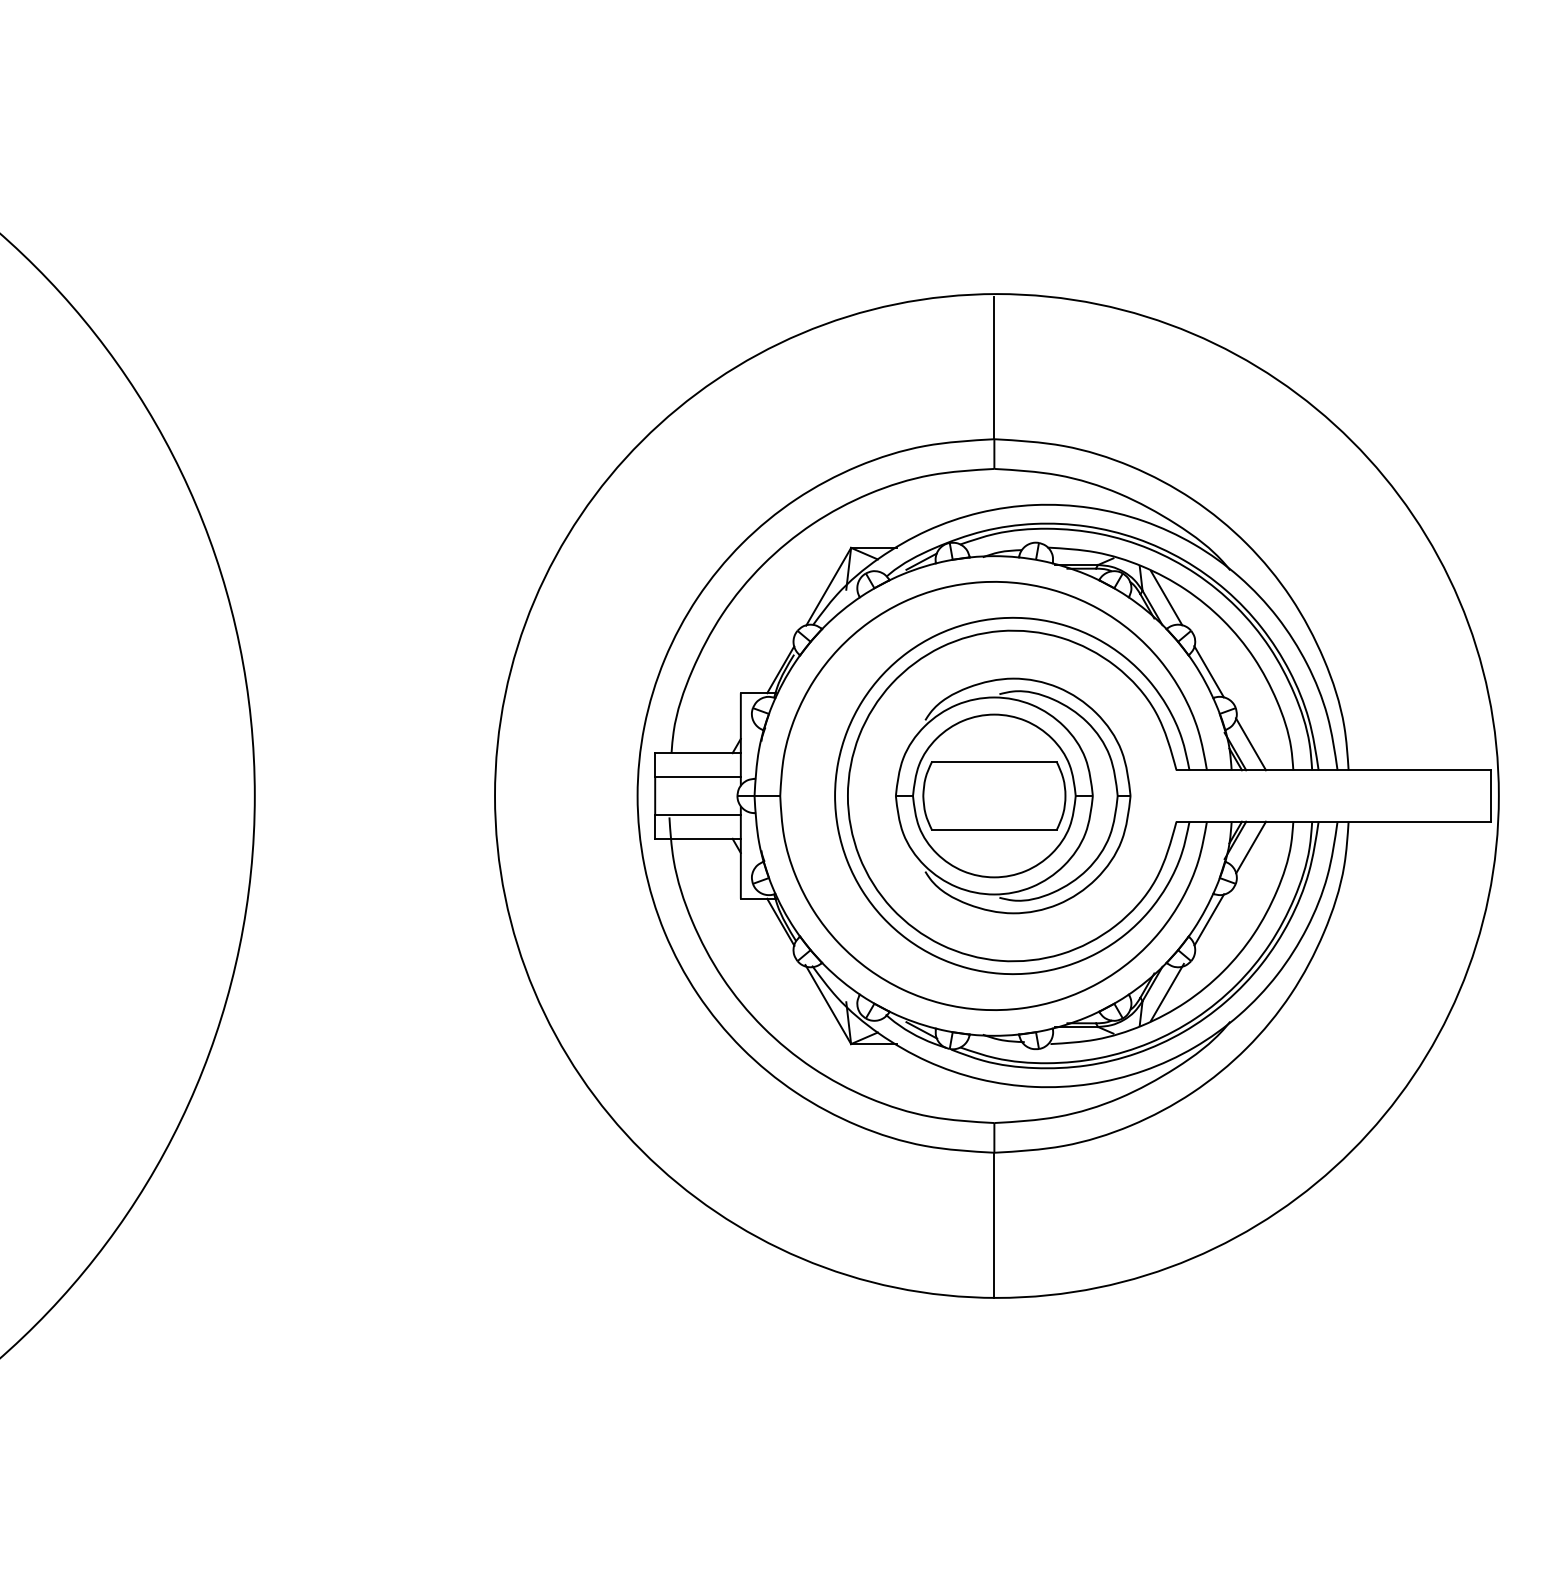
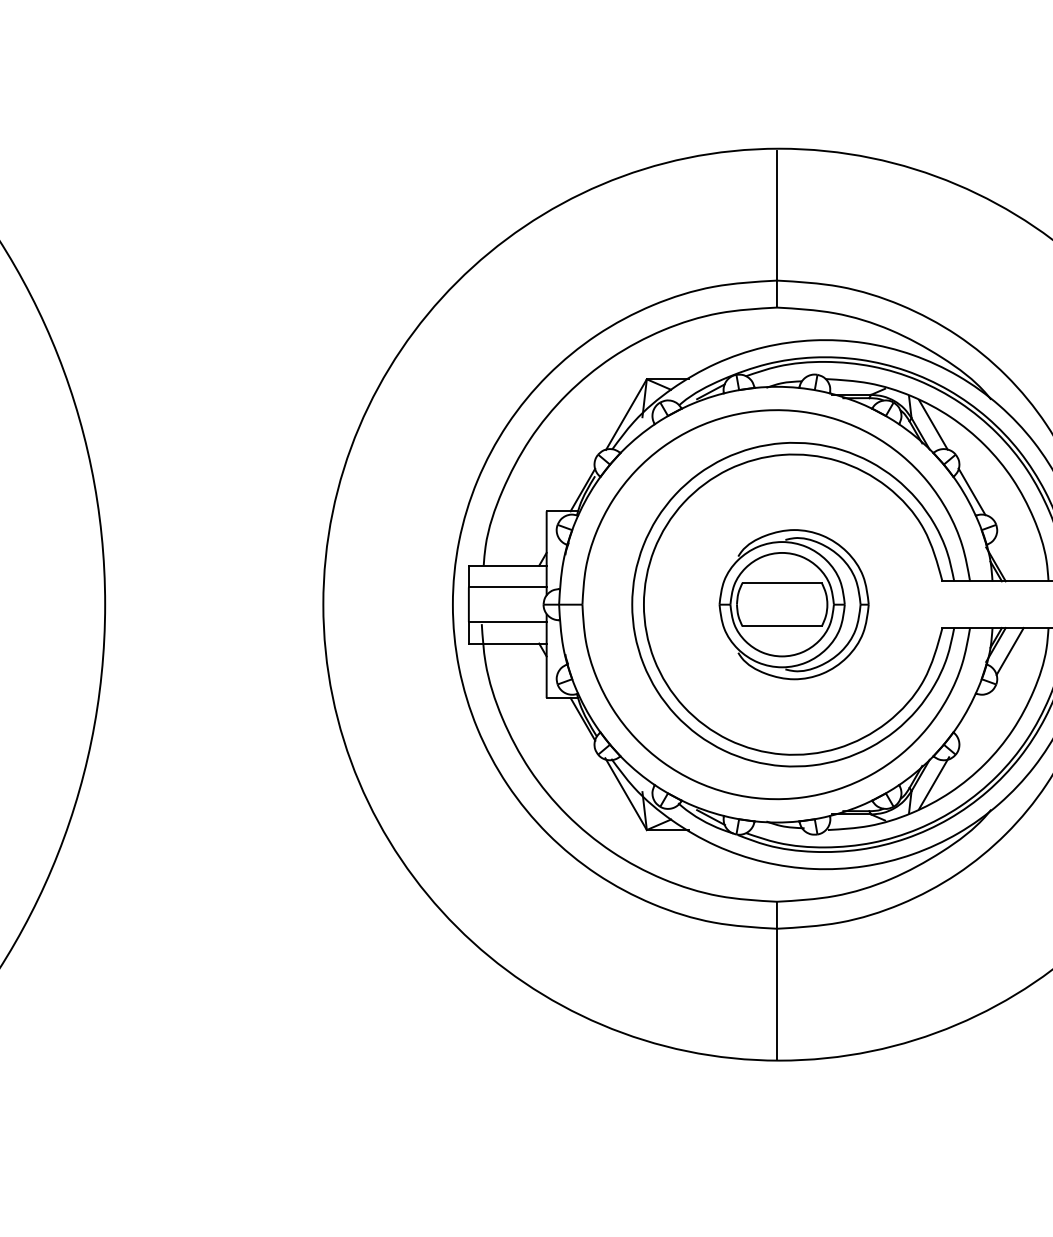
line: (1250, 744) -> (1009, 557), removed
part: (1013, 795) -> (794, 604), size x0.7
line: (1209, 919) -> (972, 716), removed

